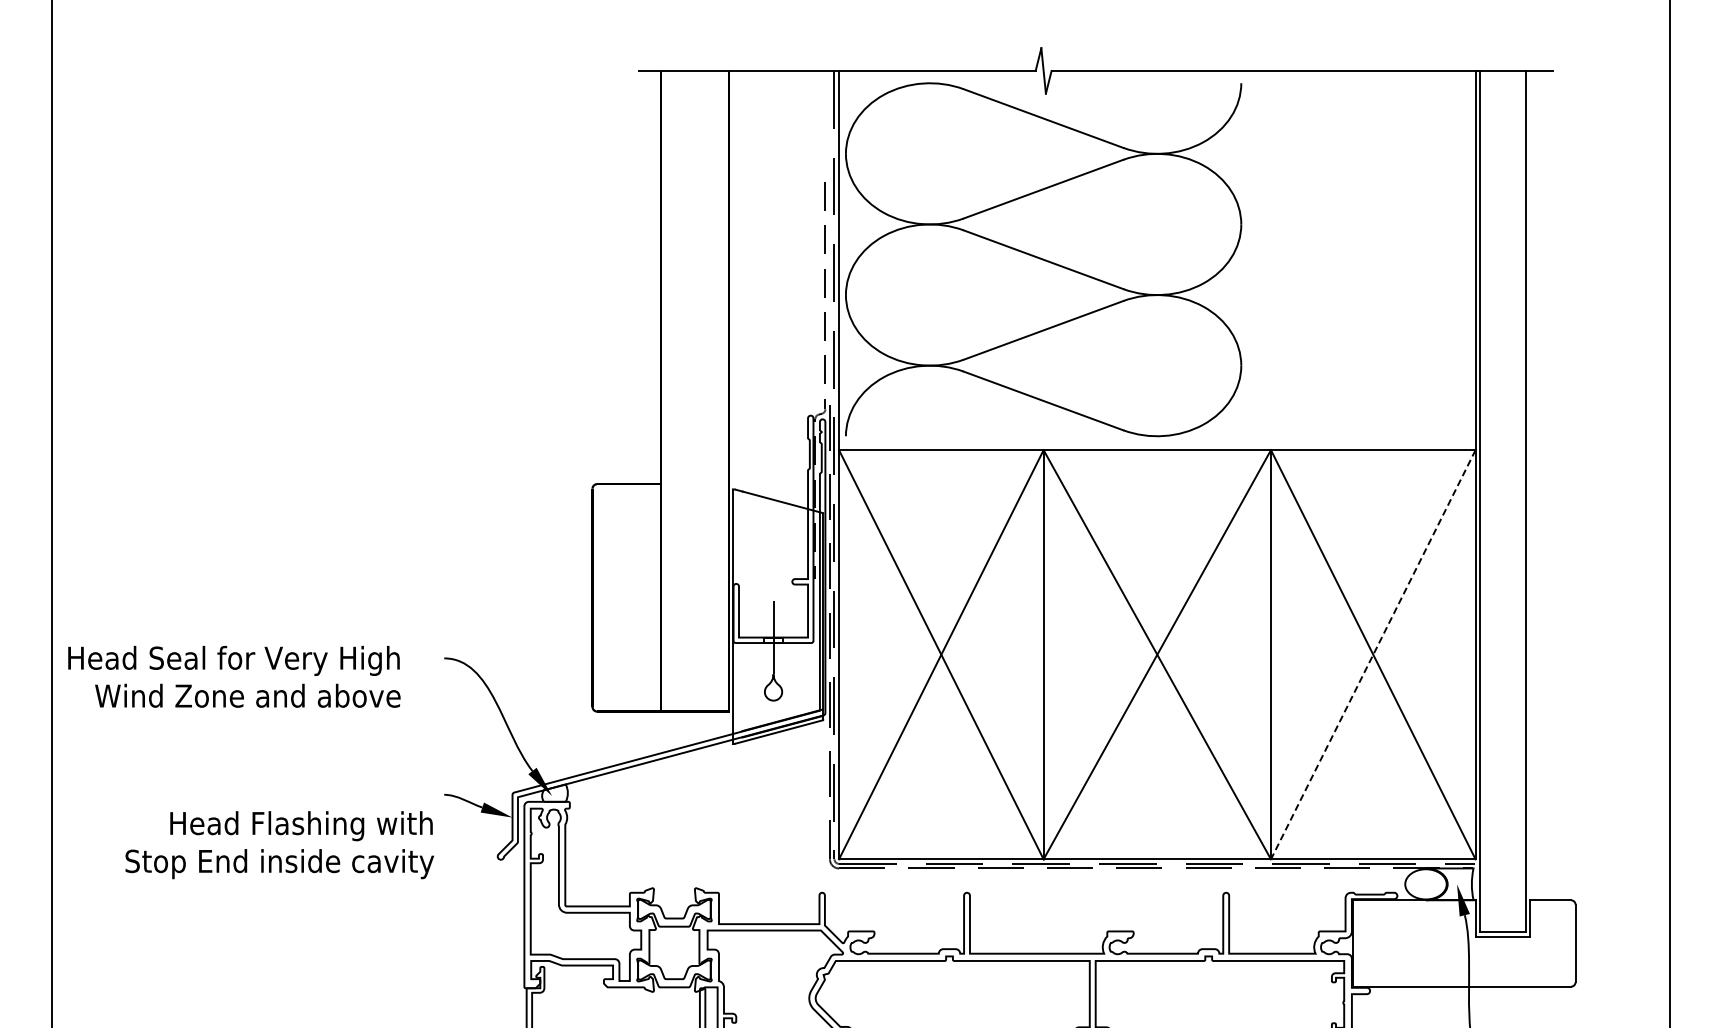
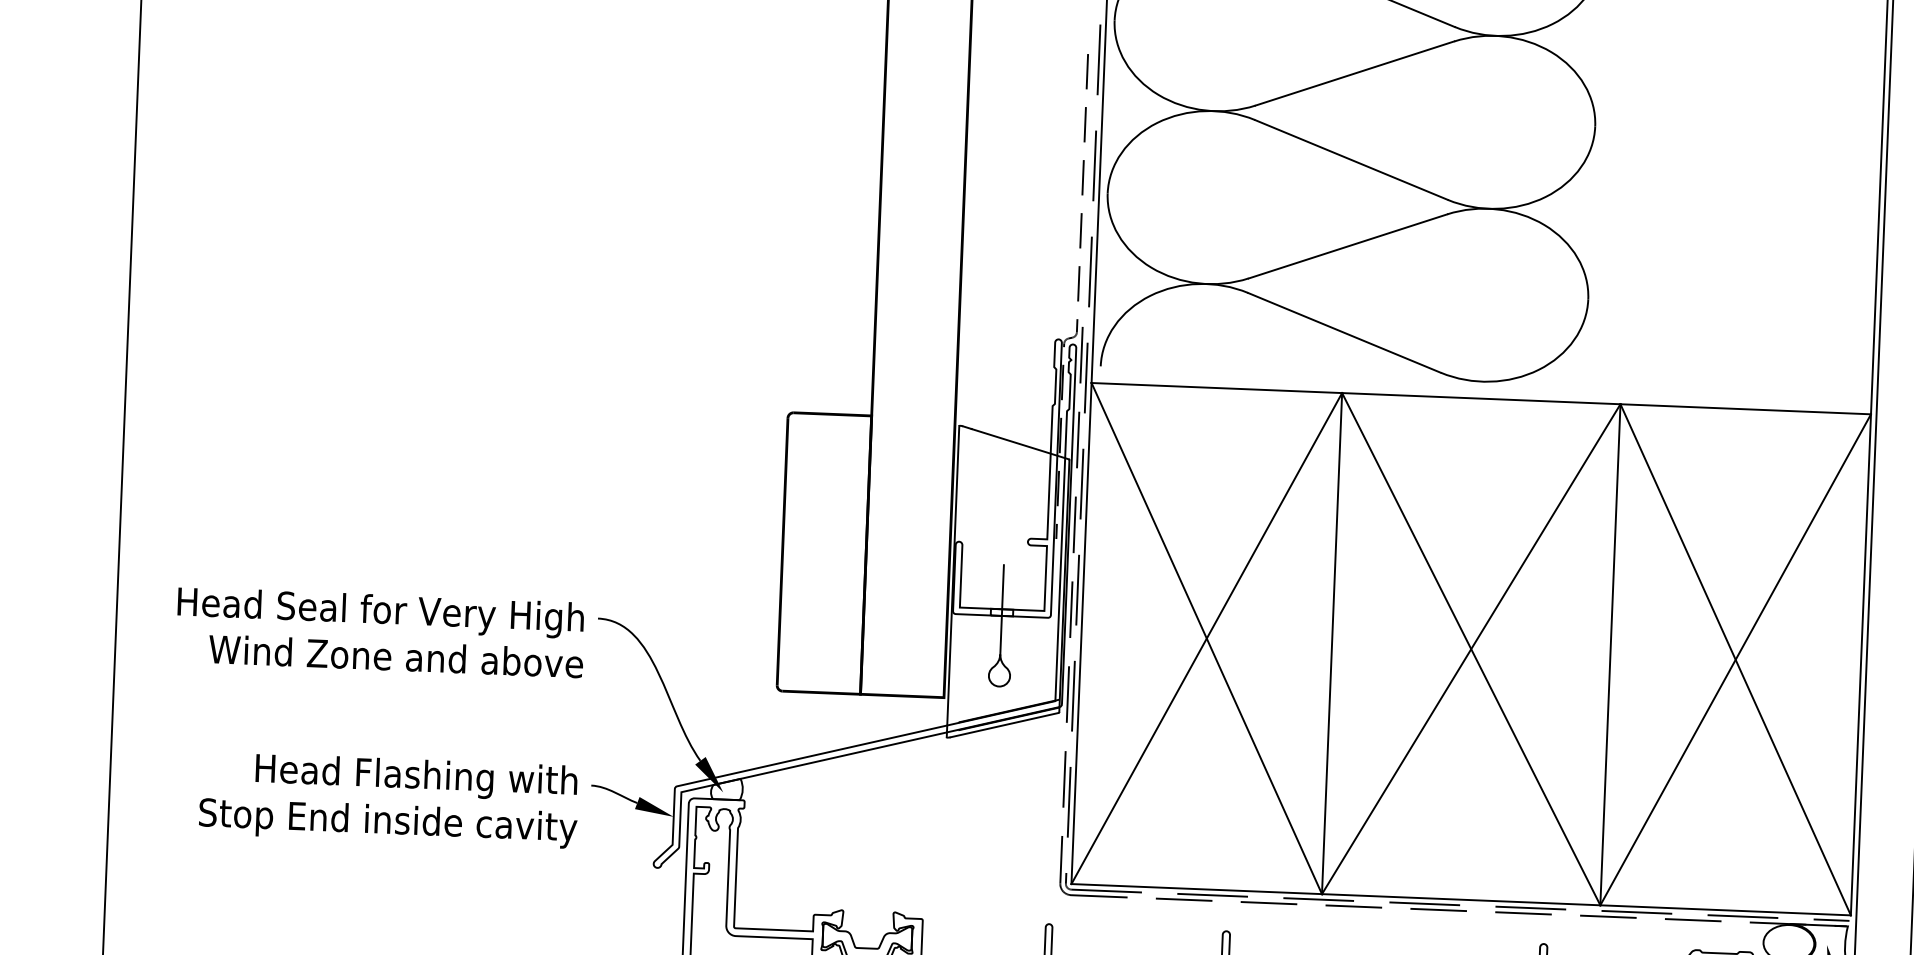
line: (1373, 654) -> (1735, 659), dashed -> solid
text: (234, 676) -> (380, 632), moved
text: (279, 845) -> (388, 800), moved

